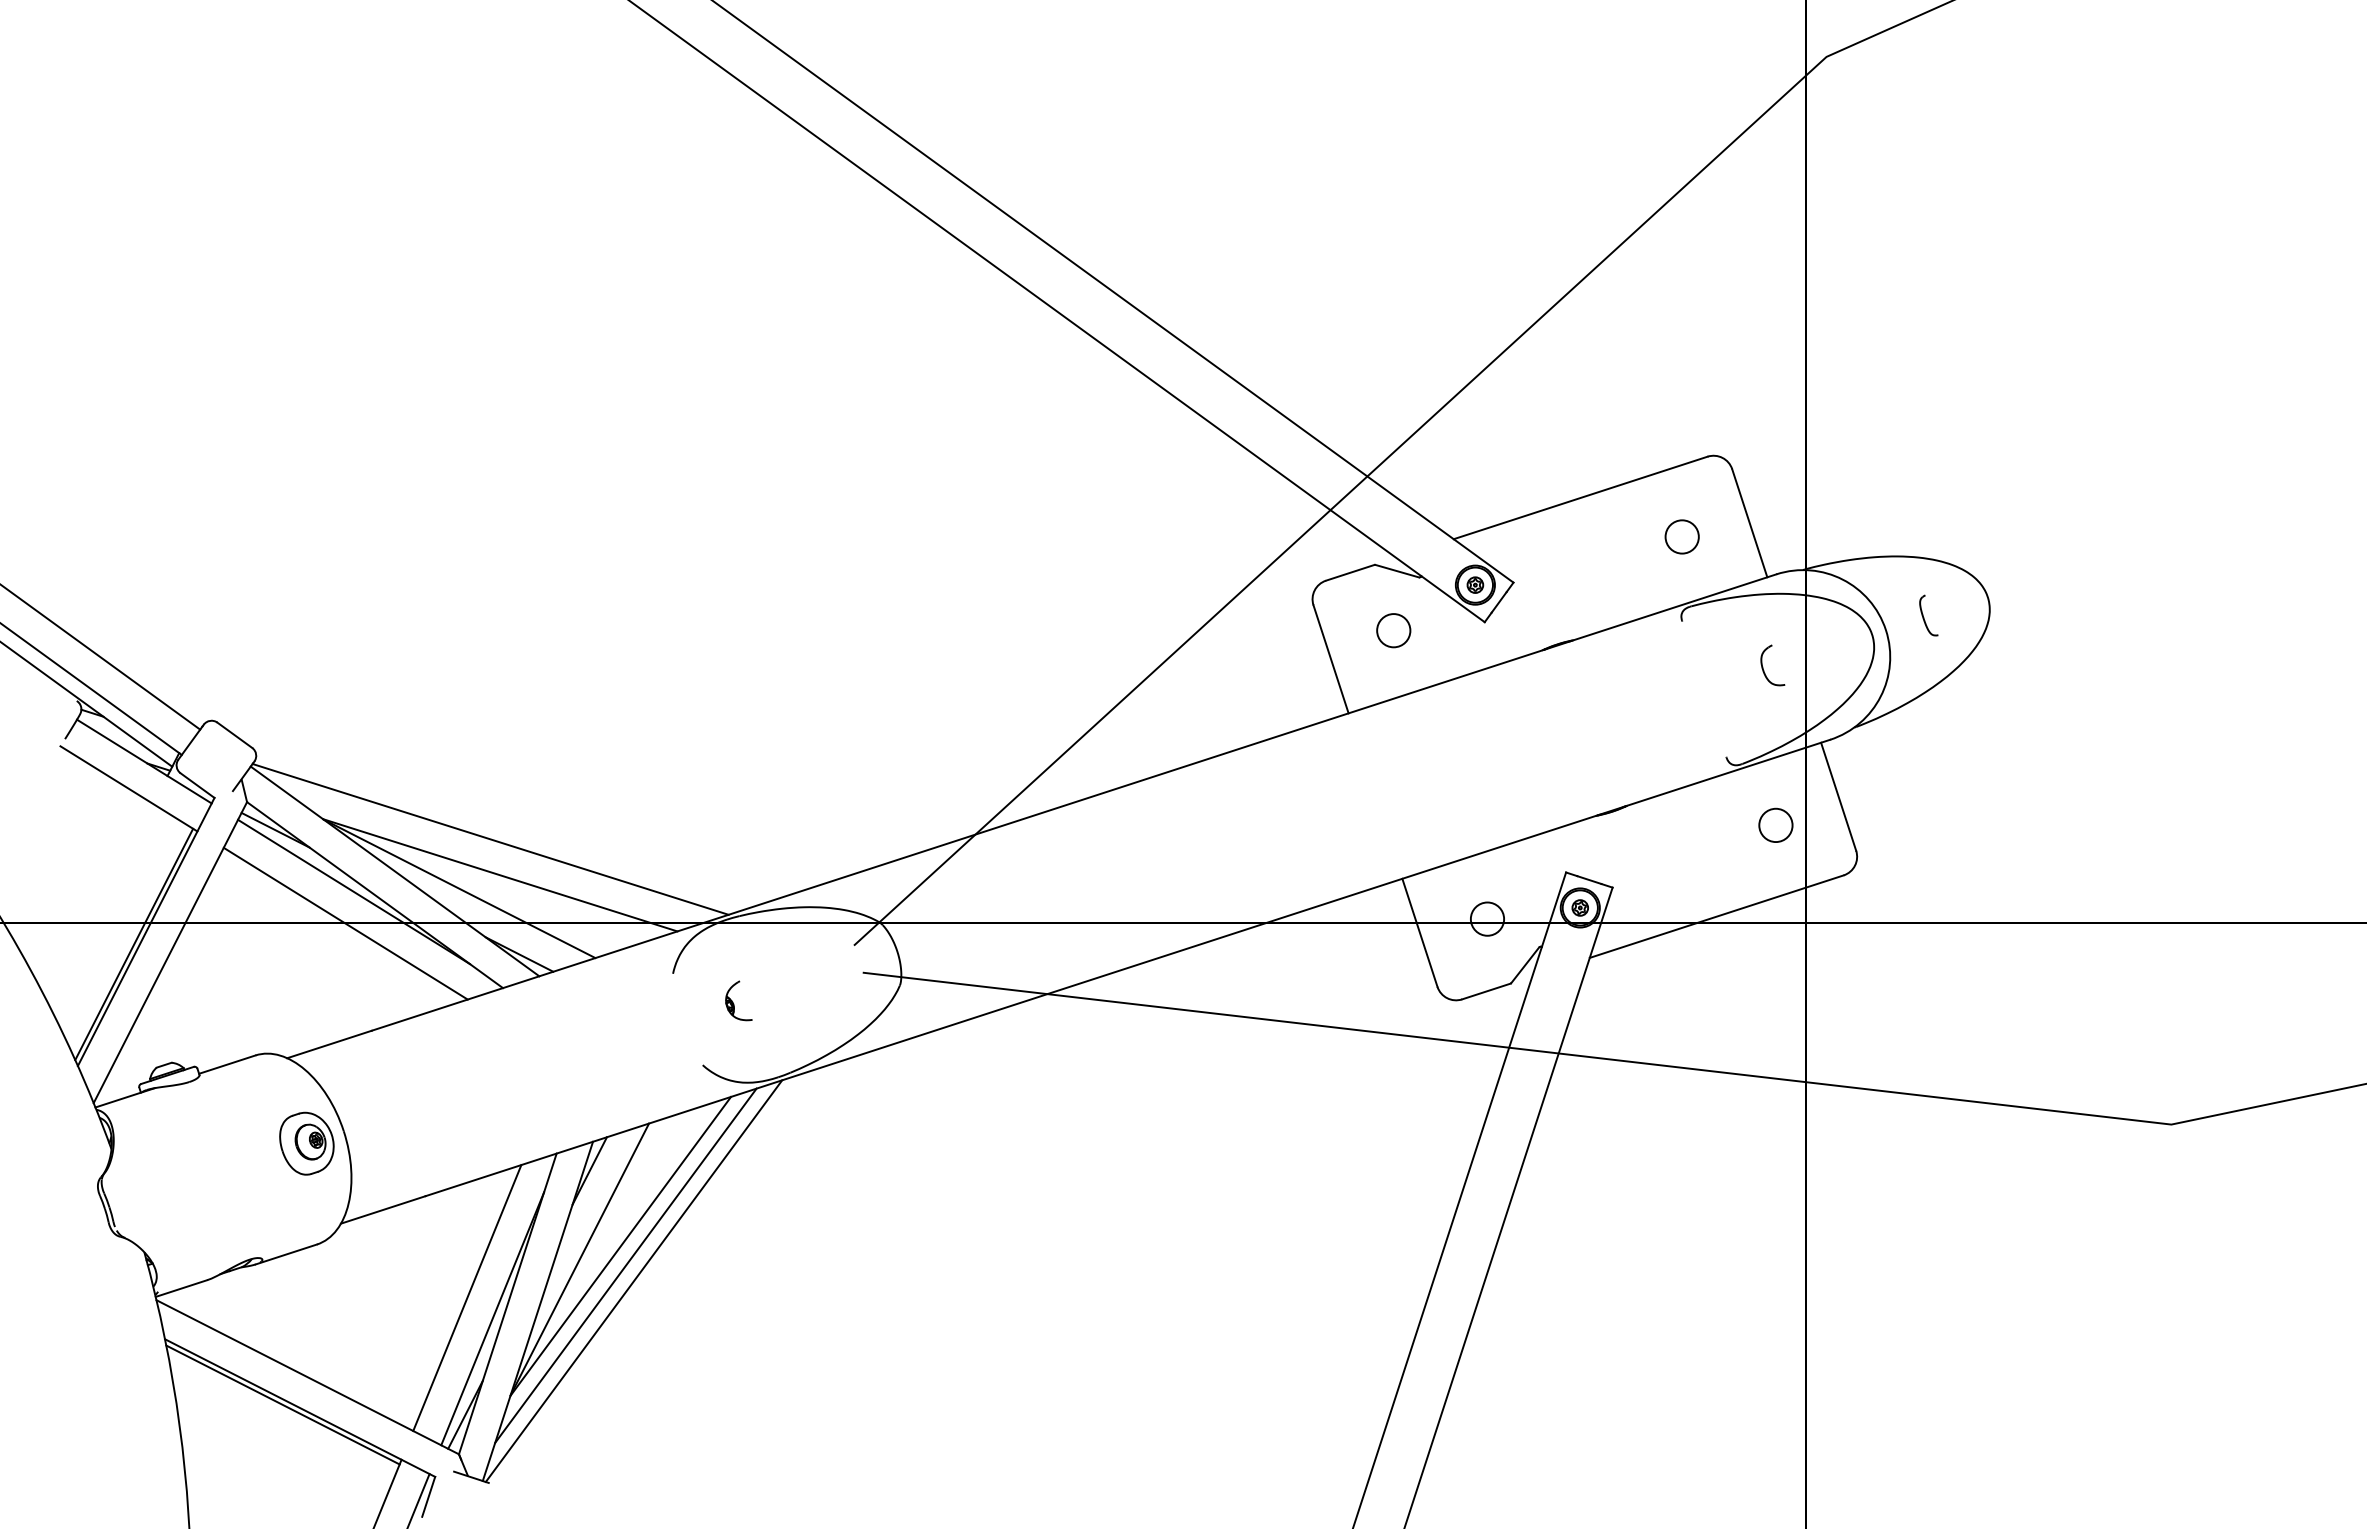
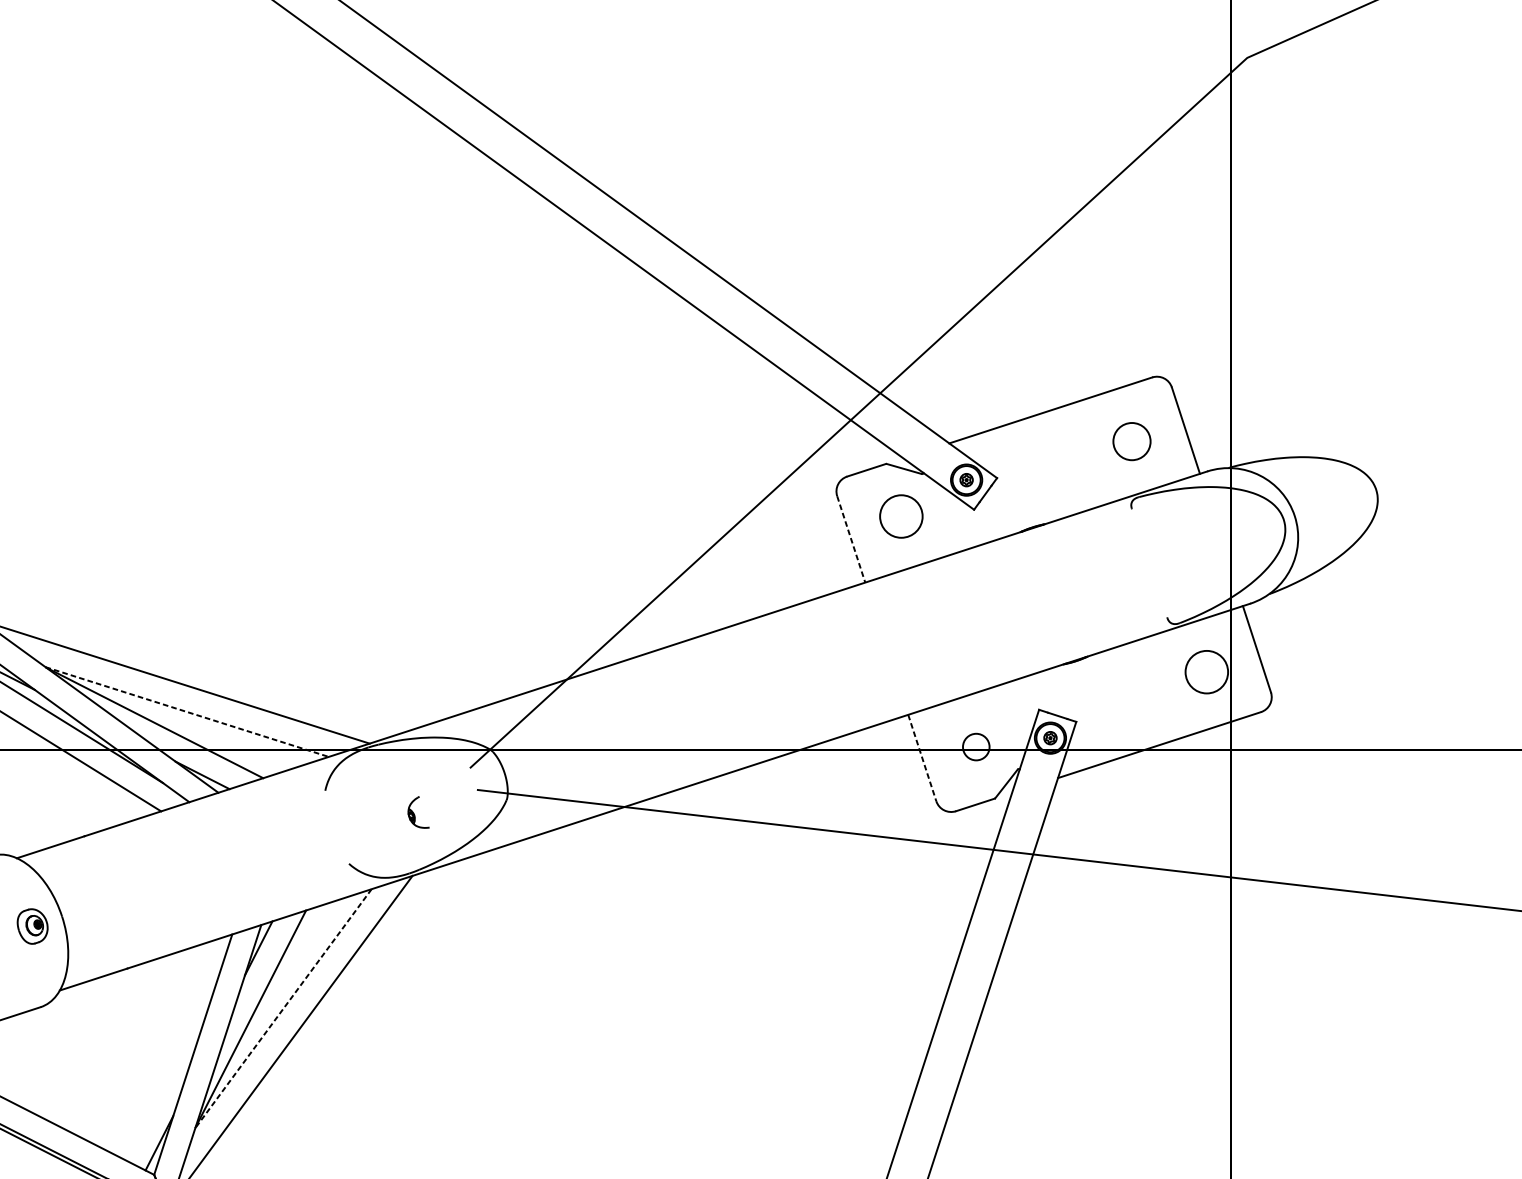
circle: (1681, 536) -> (1131, 441), size x1.4
part: (1928, 615) -> (1328, 504), removed
circle: (1393, 630) -> (901, 516), size x1.6
line: (1331, 659) -> (851, 539), solid -> dashed
part: (1763, 666) -> (1196, 545), removed
circle: (1775, 825) -> (1206, 672), size x1.6
line: (500, 875) -> (187, 712), solid -> dashed
line: (1419, 932) -> (921, 757), solid -> dashed
part: (738, 1000) -> (418, 812), moved
part: (306, 1143) -> (32, 926), size x0.7
line: (620, 1246) -> (283, 1008), solid -> dashed
line: (625, 1265) -> (287, 1023), removed
line: (467, 1298) -> (161, 1050), removed
line: (492, 1318) -> (180, 1066), removed

